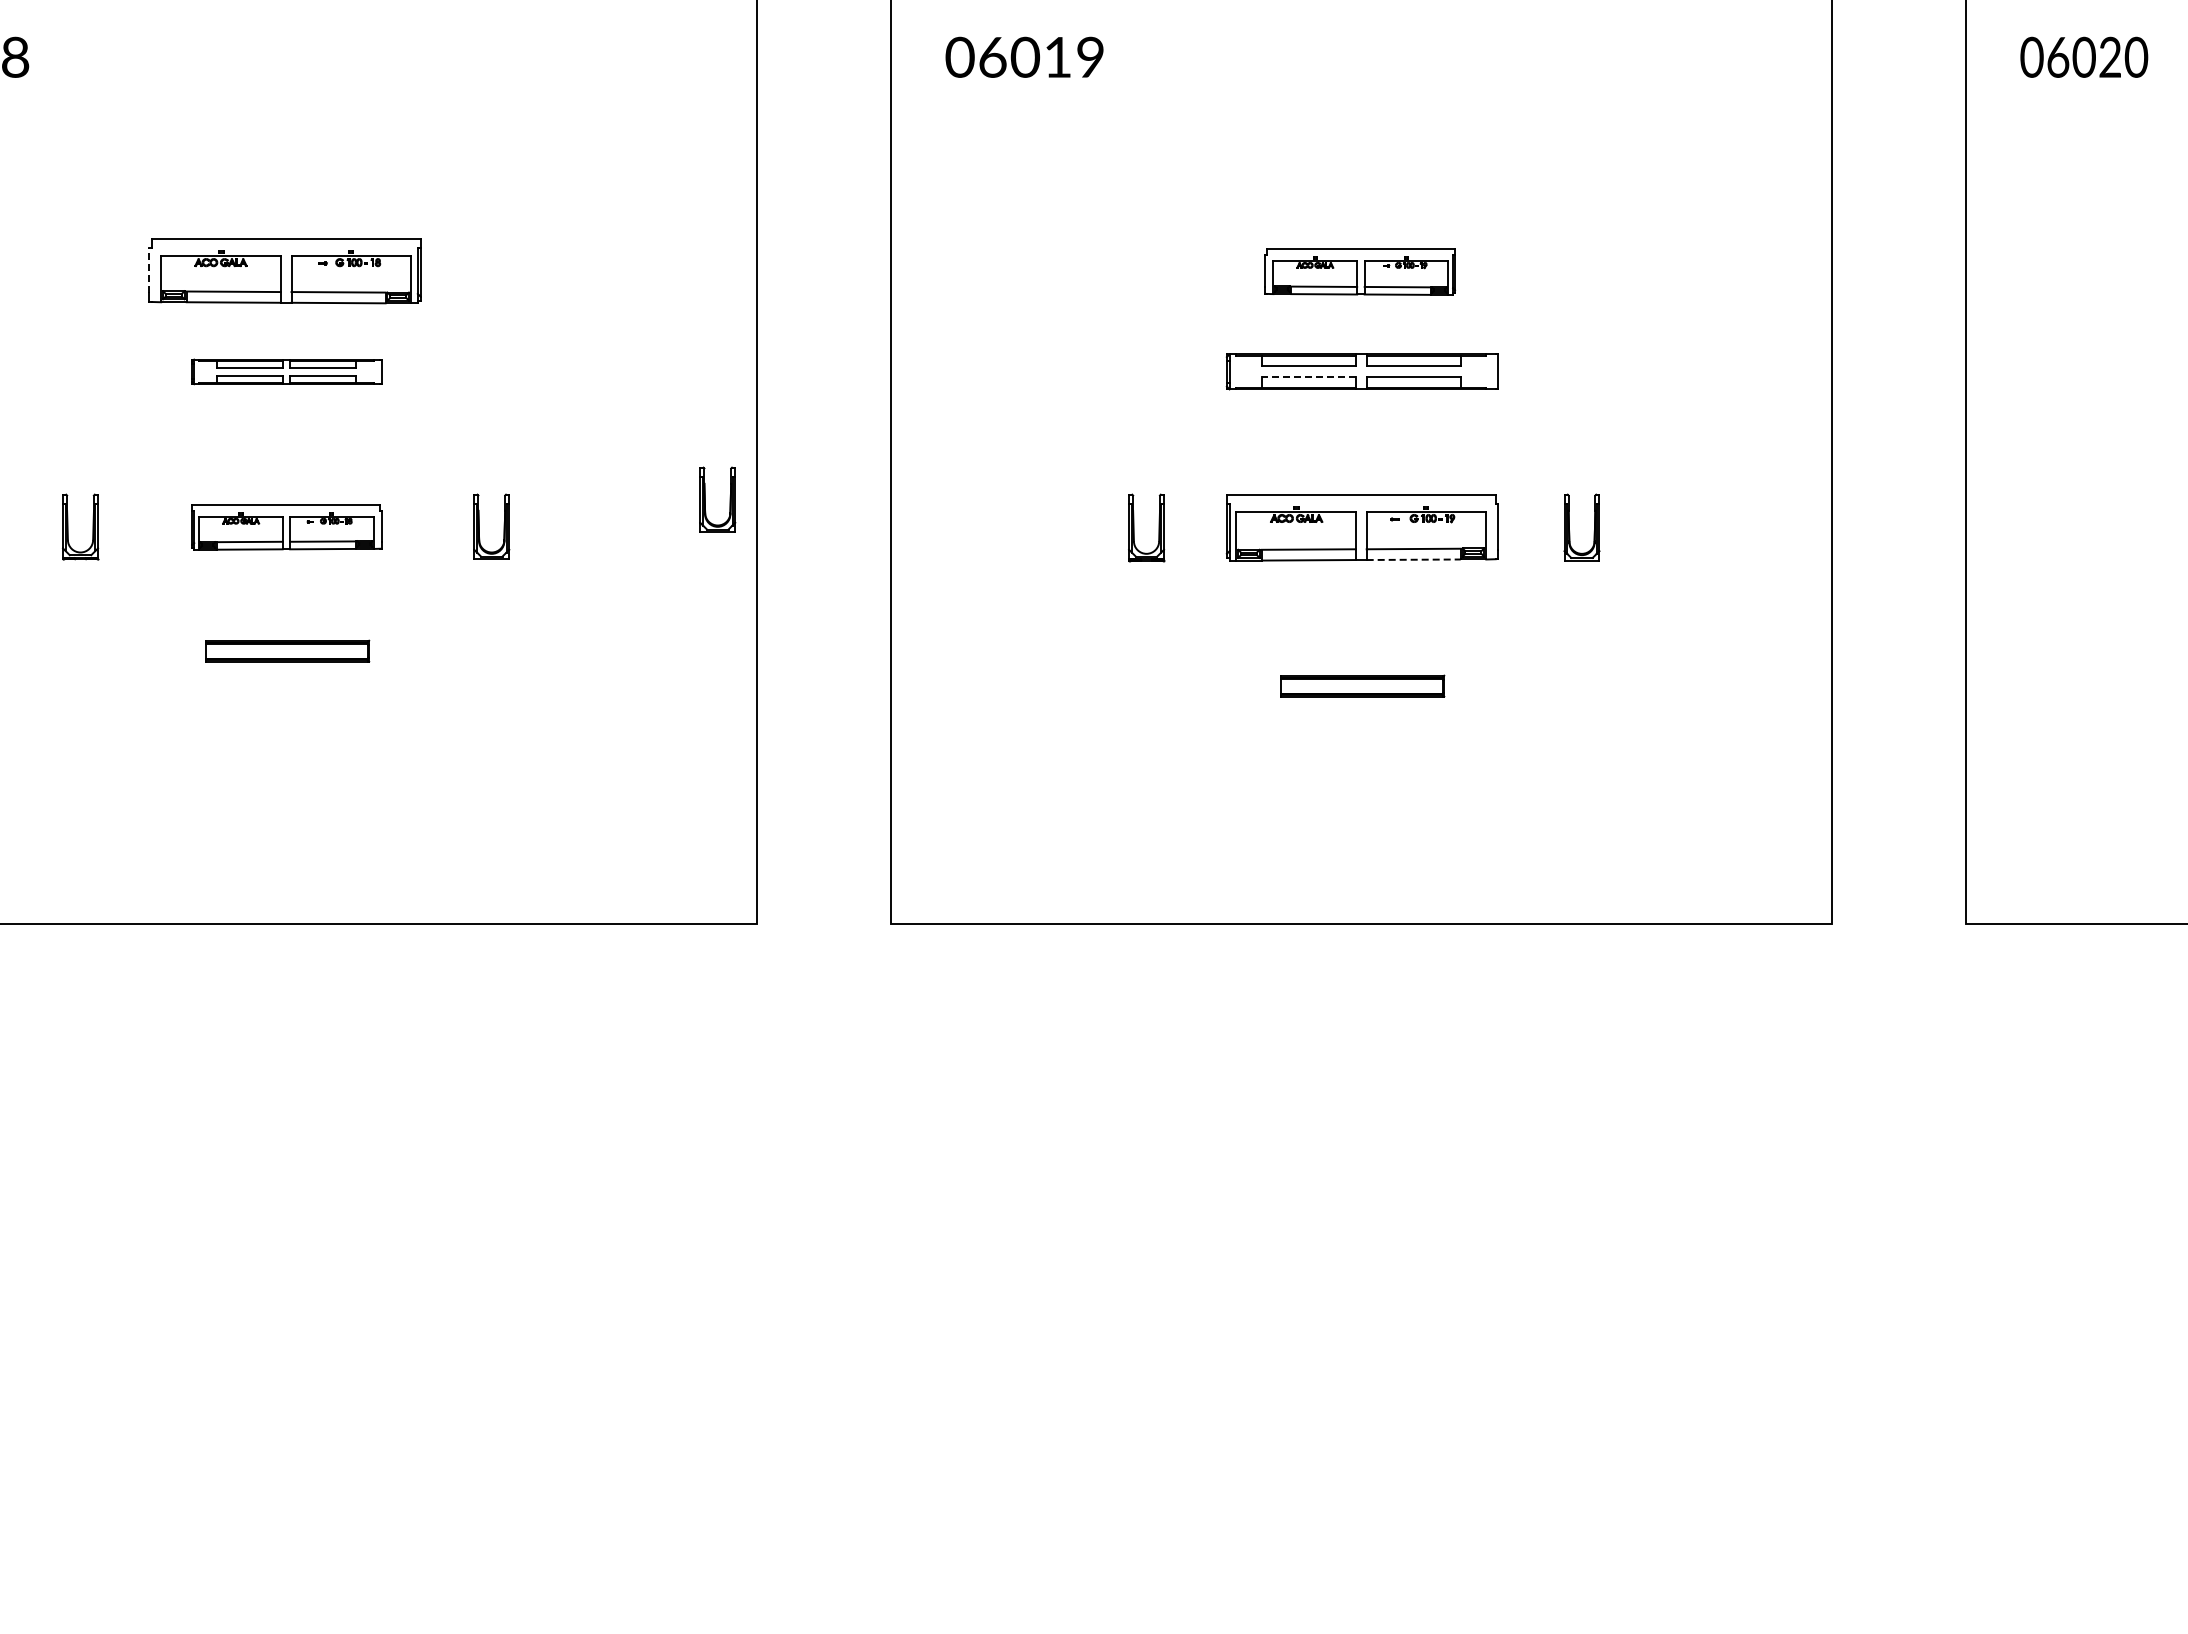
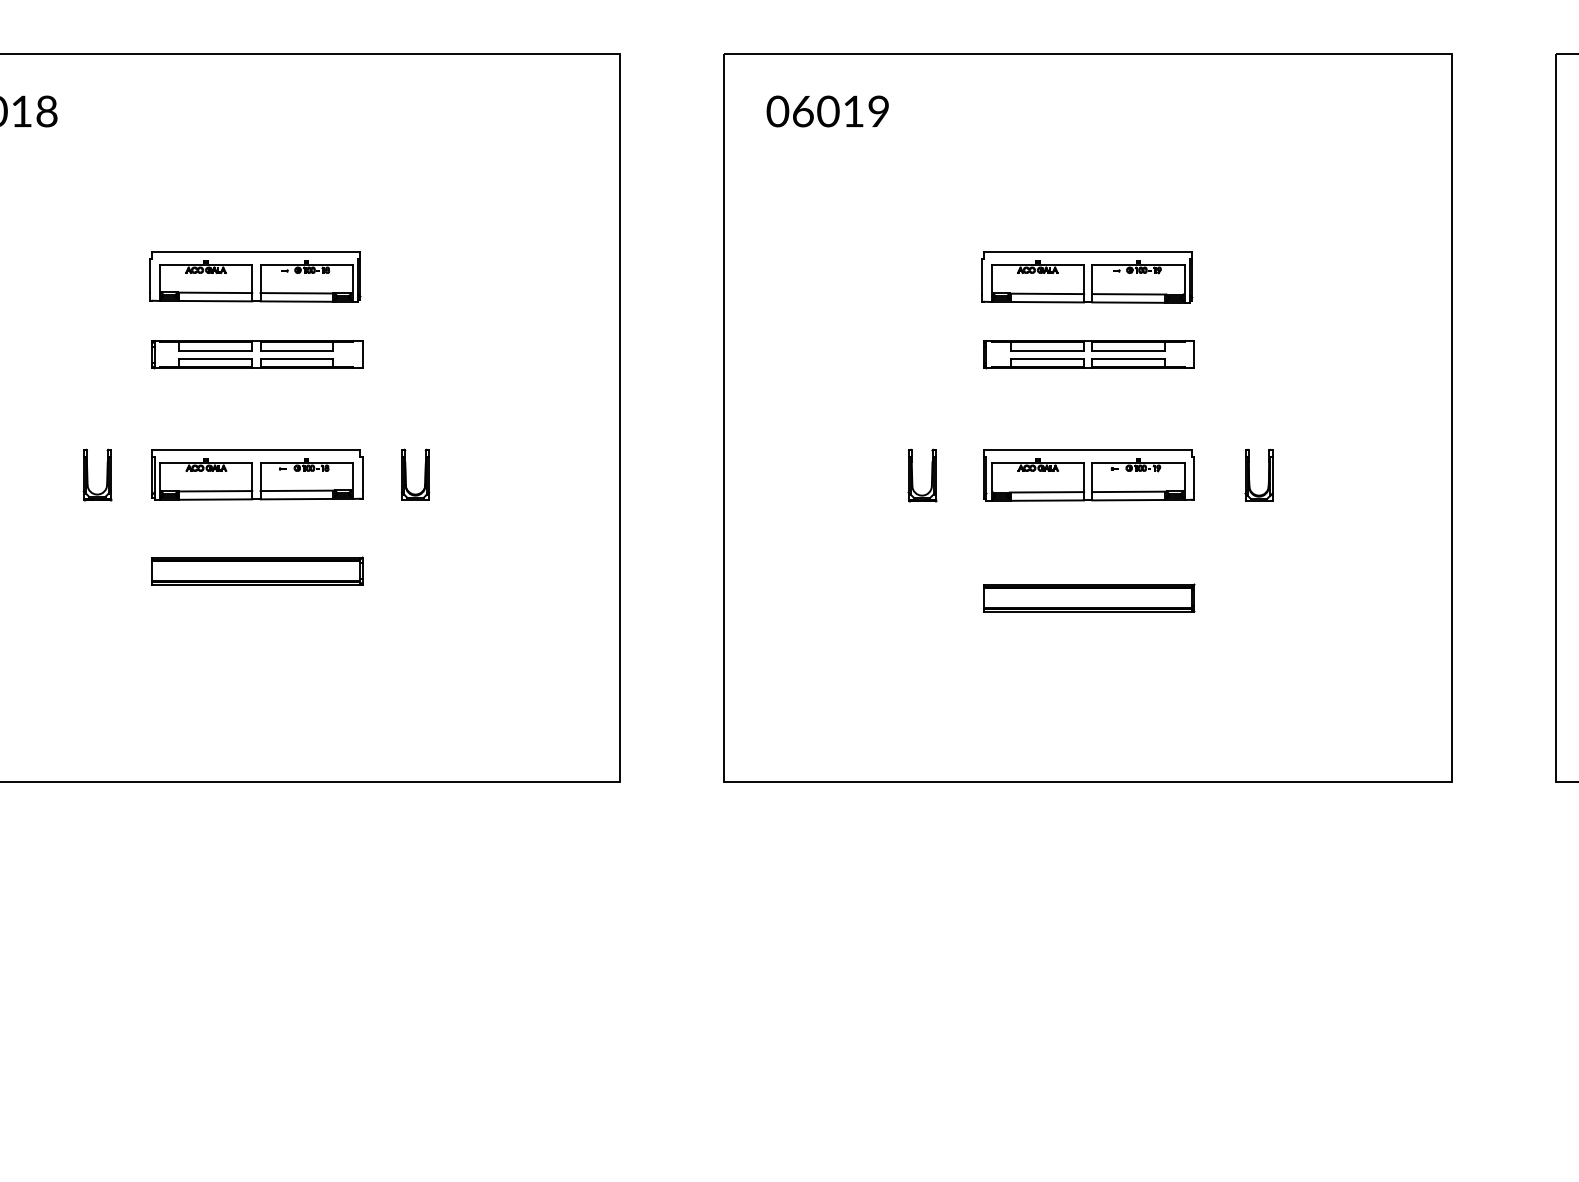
line: (149, 269) -> (150, 275), dashed -> solid
part: (1359, 271) -> (1086, 277), size x1.43
part: (286, 371) -> (256, 354), size x1.43
line: (1308, 377) -> (1047, 359), dashed -> solid
part: (705, 499) -> (580, 453), removed
part: (286, 527) -> (256, 475), size x1.43
line: (1414, 559) -> (1129, 499), dashed -> solid
part: (287, 650) -> (257, 570), size x1.67
part: (1362, 685) -> (1089, 597), size x1.67

